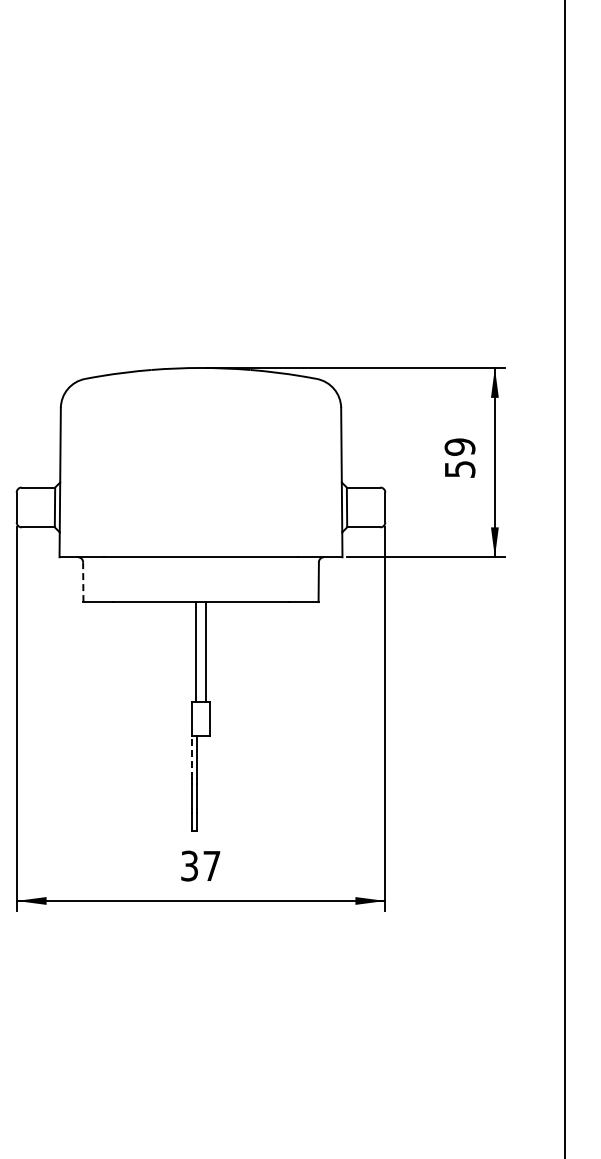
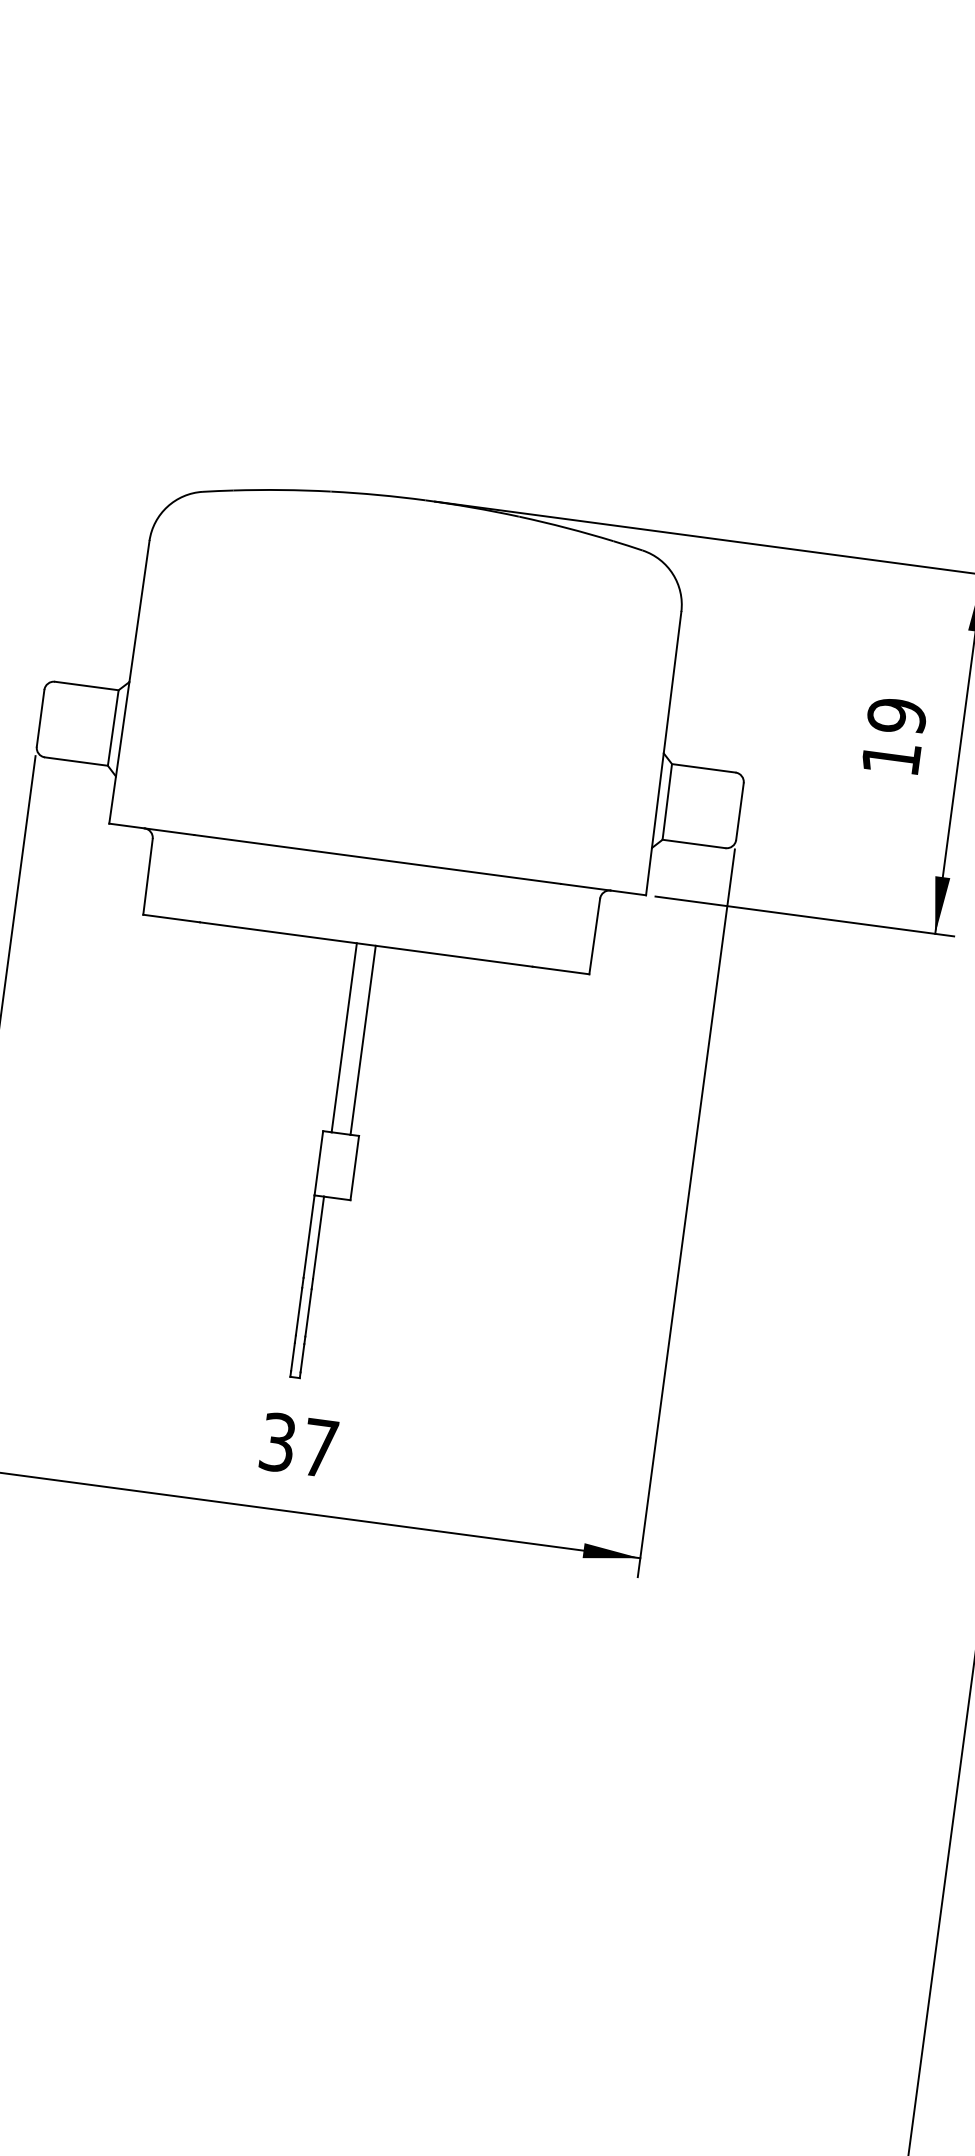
text: (460, 469) -> (892, 758), 59 -> 19
line: (83, 582) -> (148, 877), dashed -> solid
line: (191, 757) -> (308, 1236), dashed -> solid

